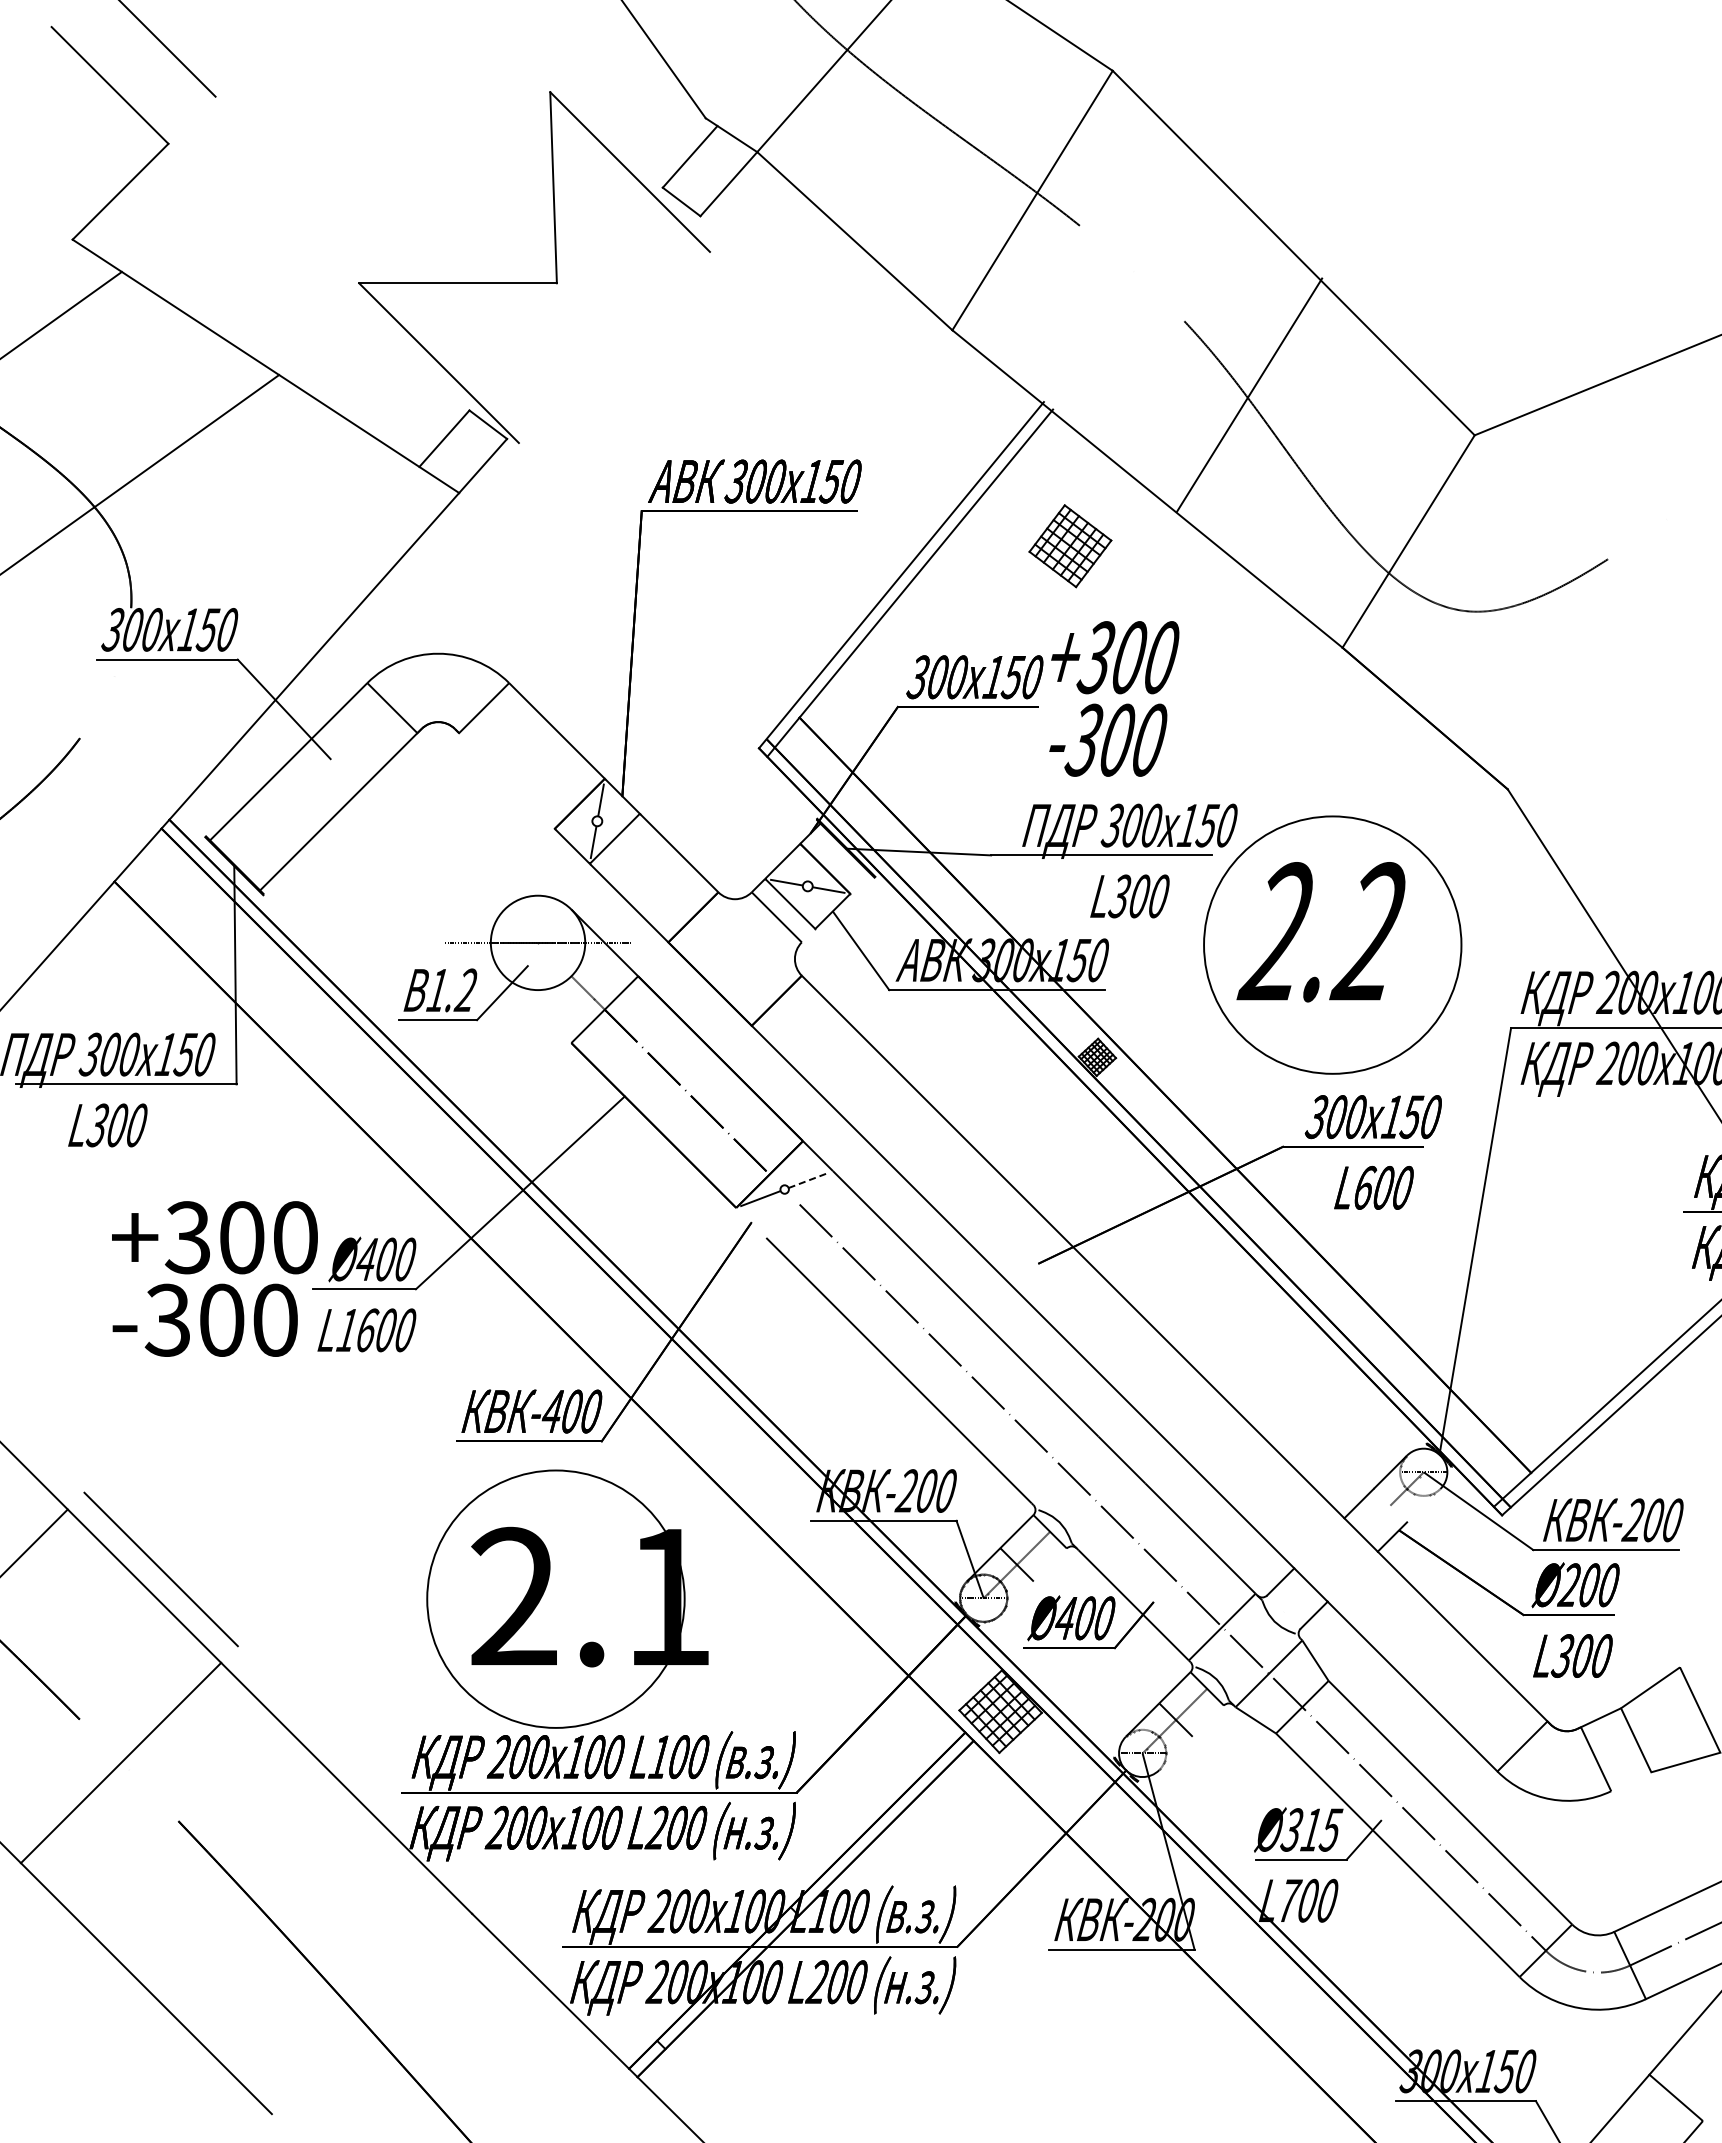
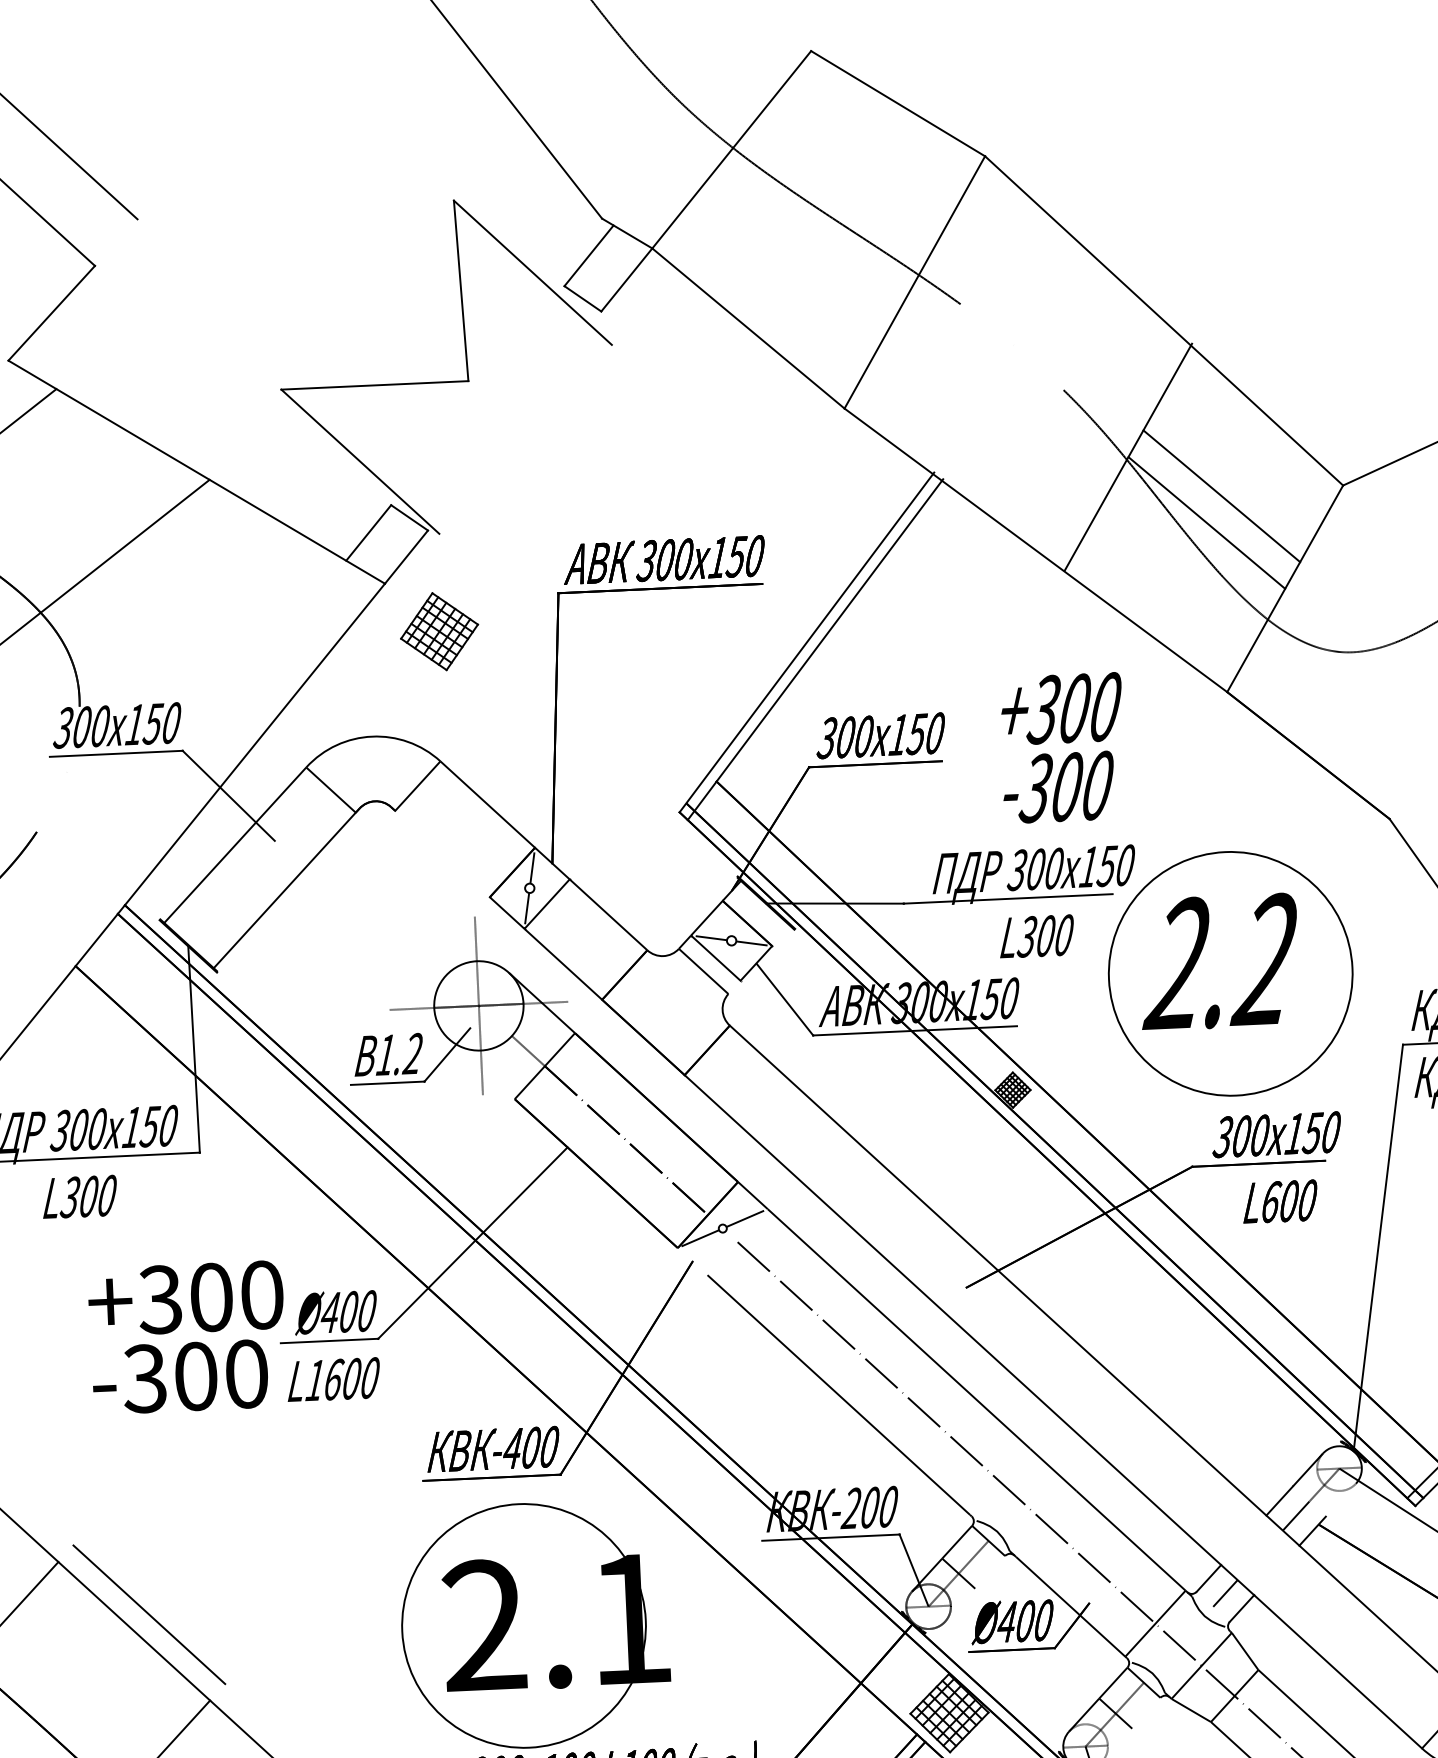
line: (1345, 440) -> (1221, 495), added
line: (1328, 468) -> (1206, 523), added
part: (1070, 546) -> (439, 631), moved
text: (1114, 698) -> (1062, 747), moved
line: (538, 942) -> (479, 1005), added
line: (808, 1180) -> (744, 1219), dashed -> solid
line: (1375, 1519) -> (1295, 1515), added
line: (1297, 1598) -> (1225, 1593), added

